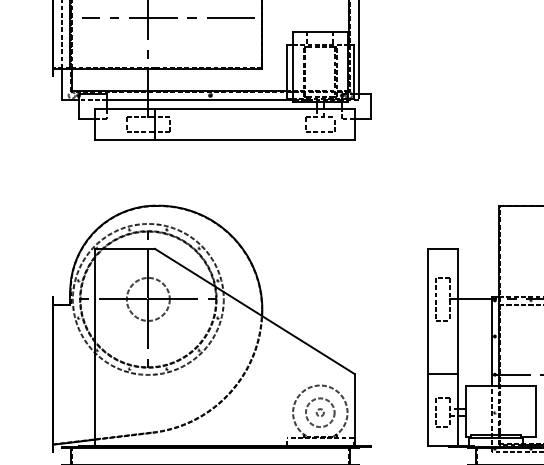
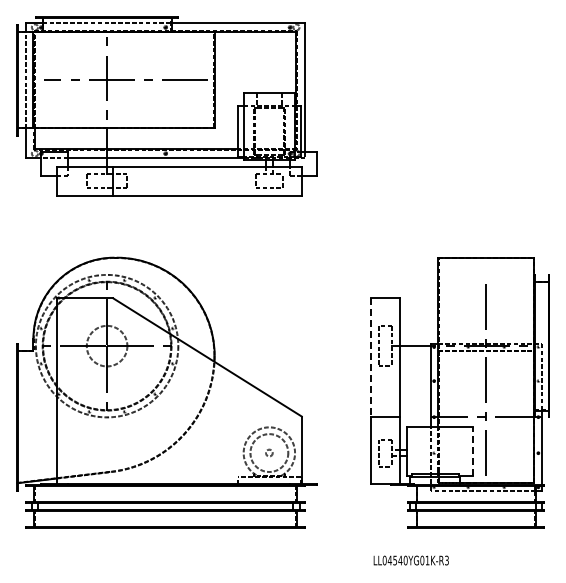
line: (427, 312) -> (370, 358), solid -> dashed
line: (536, 411) -> (473, 451), solid -> dashed
circle: (319, 412) -> (268, 452), size x1.4

